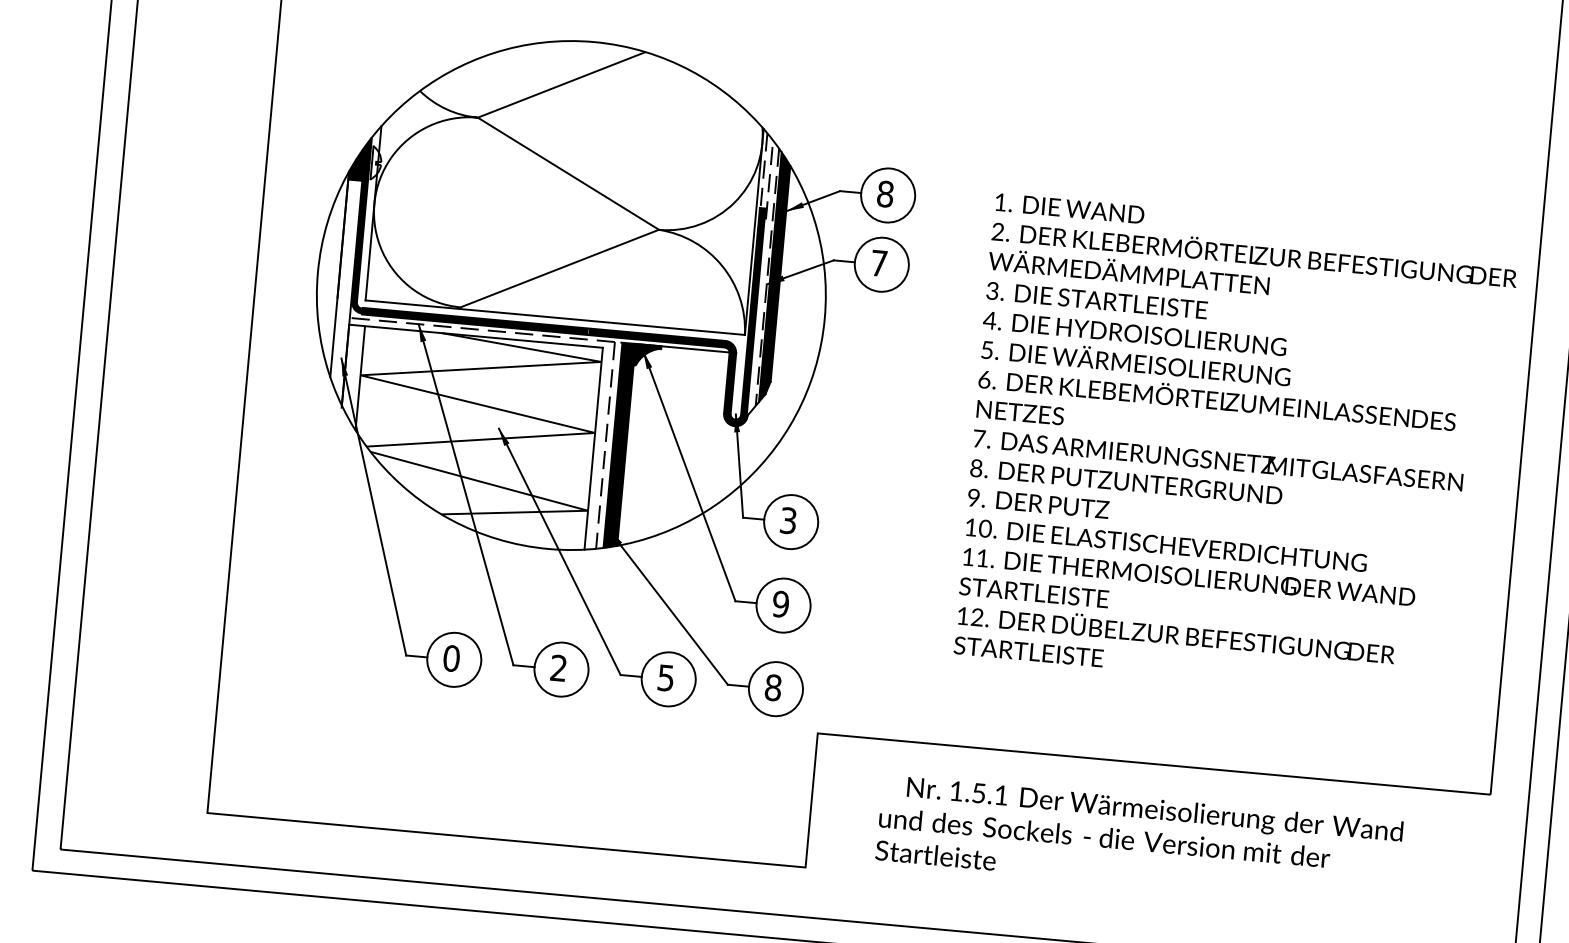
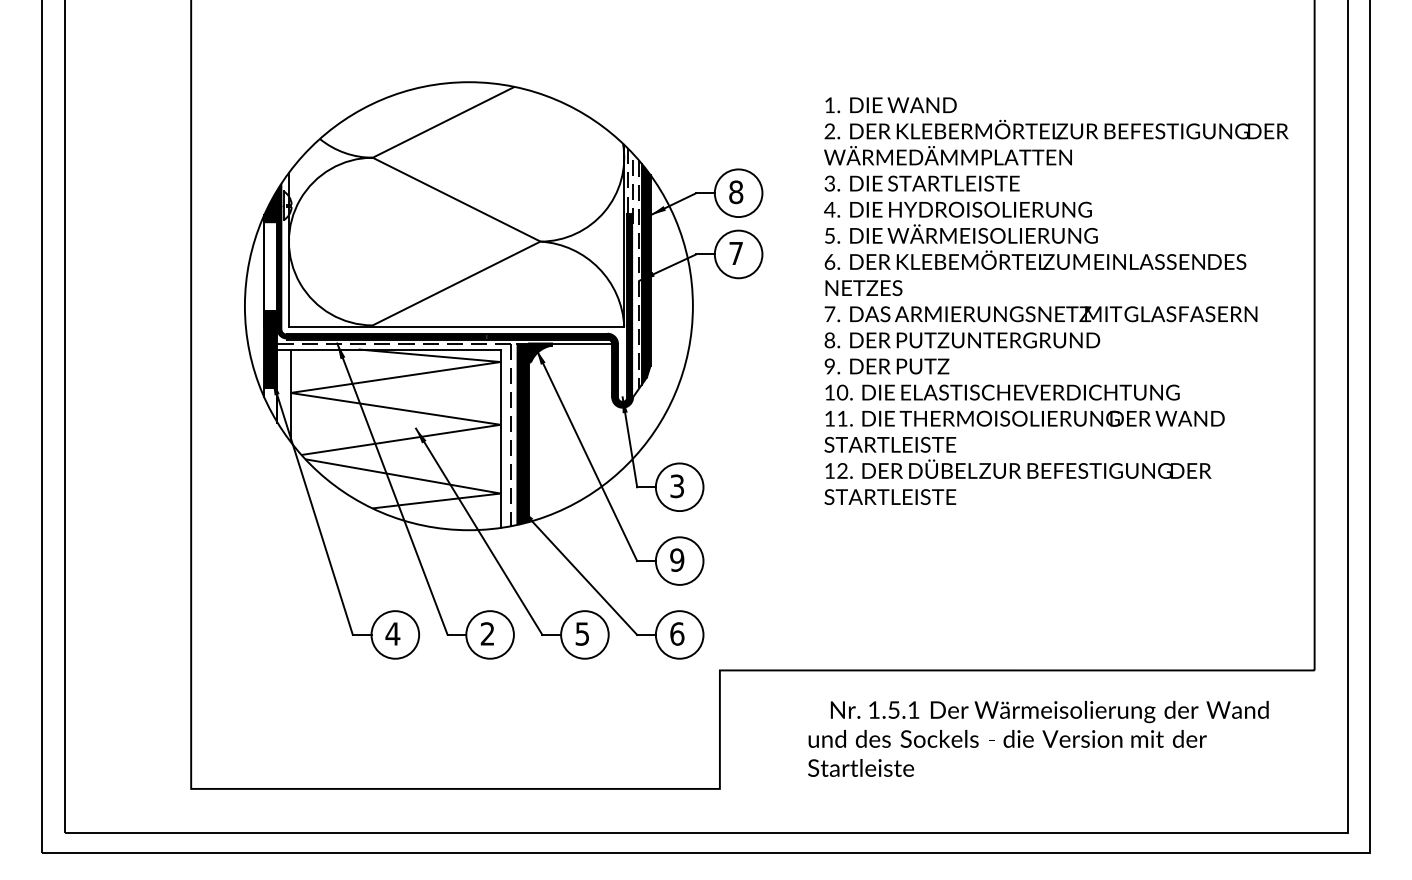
fill: (342, 324) -> (270, 349), added
text: (1236, 446) -> (1056, 300), moved
text: (451, 657) -> (392, 633), 0 -> 4
text: (773, 687) -> (677, 633), 8 -> 6
text: (1139, 840) -> (1038, 738), moved

